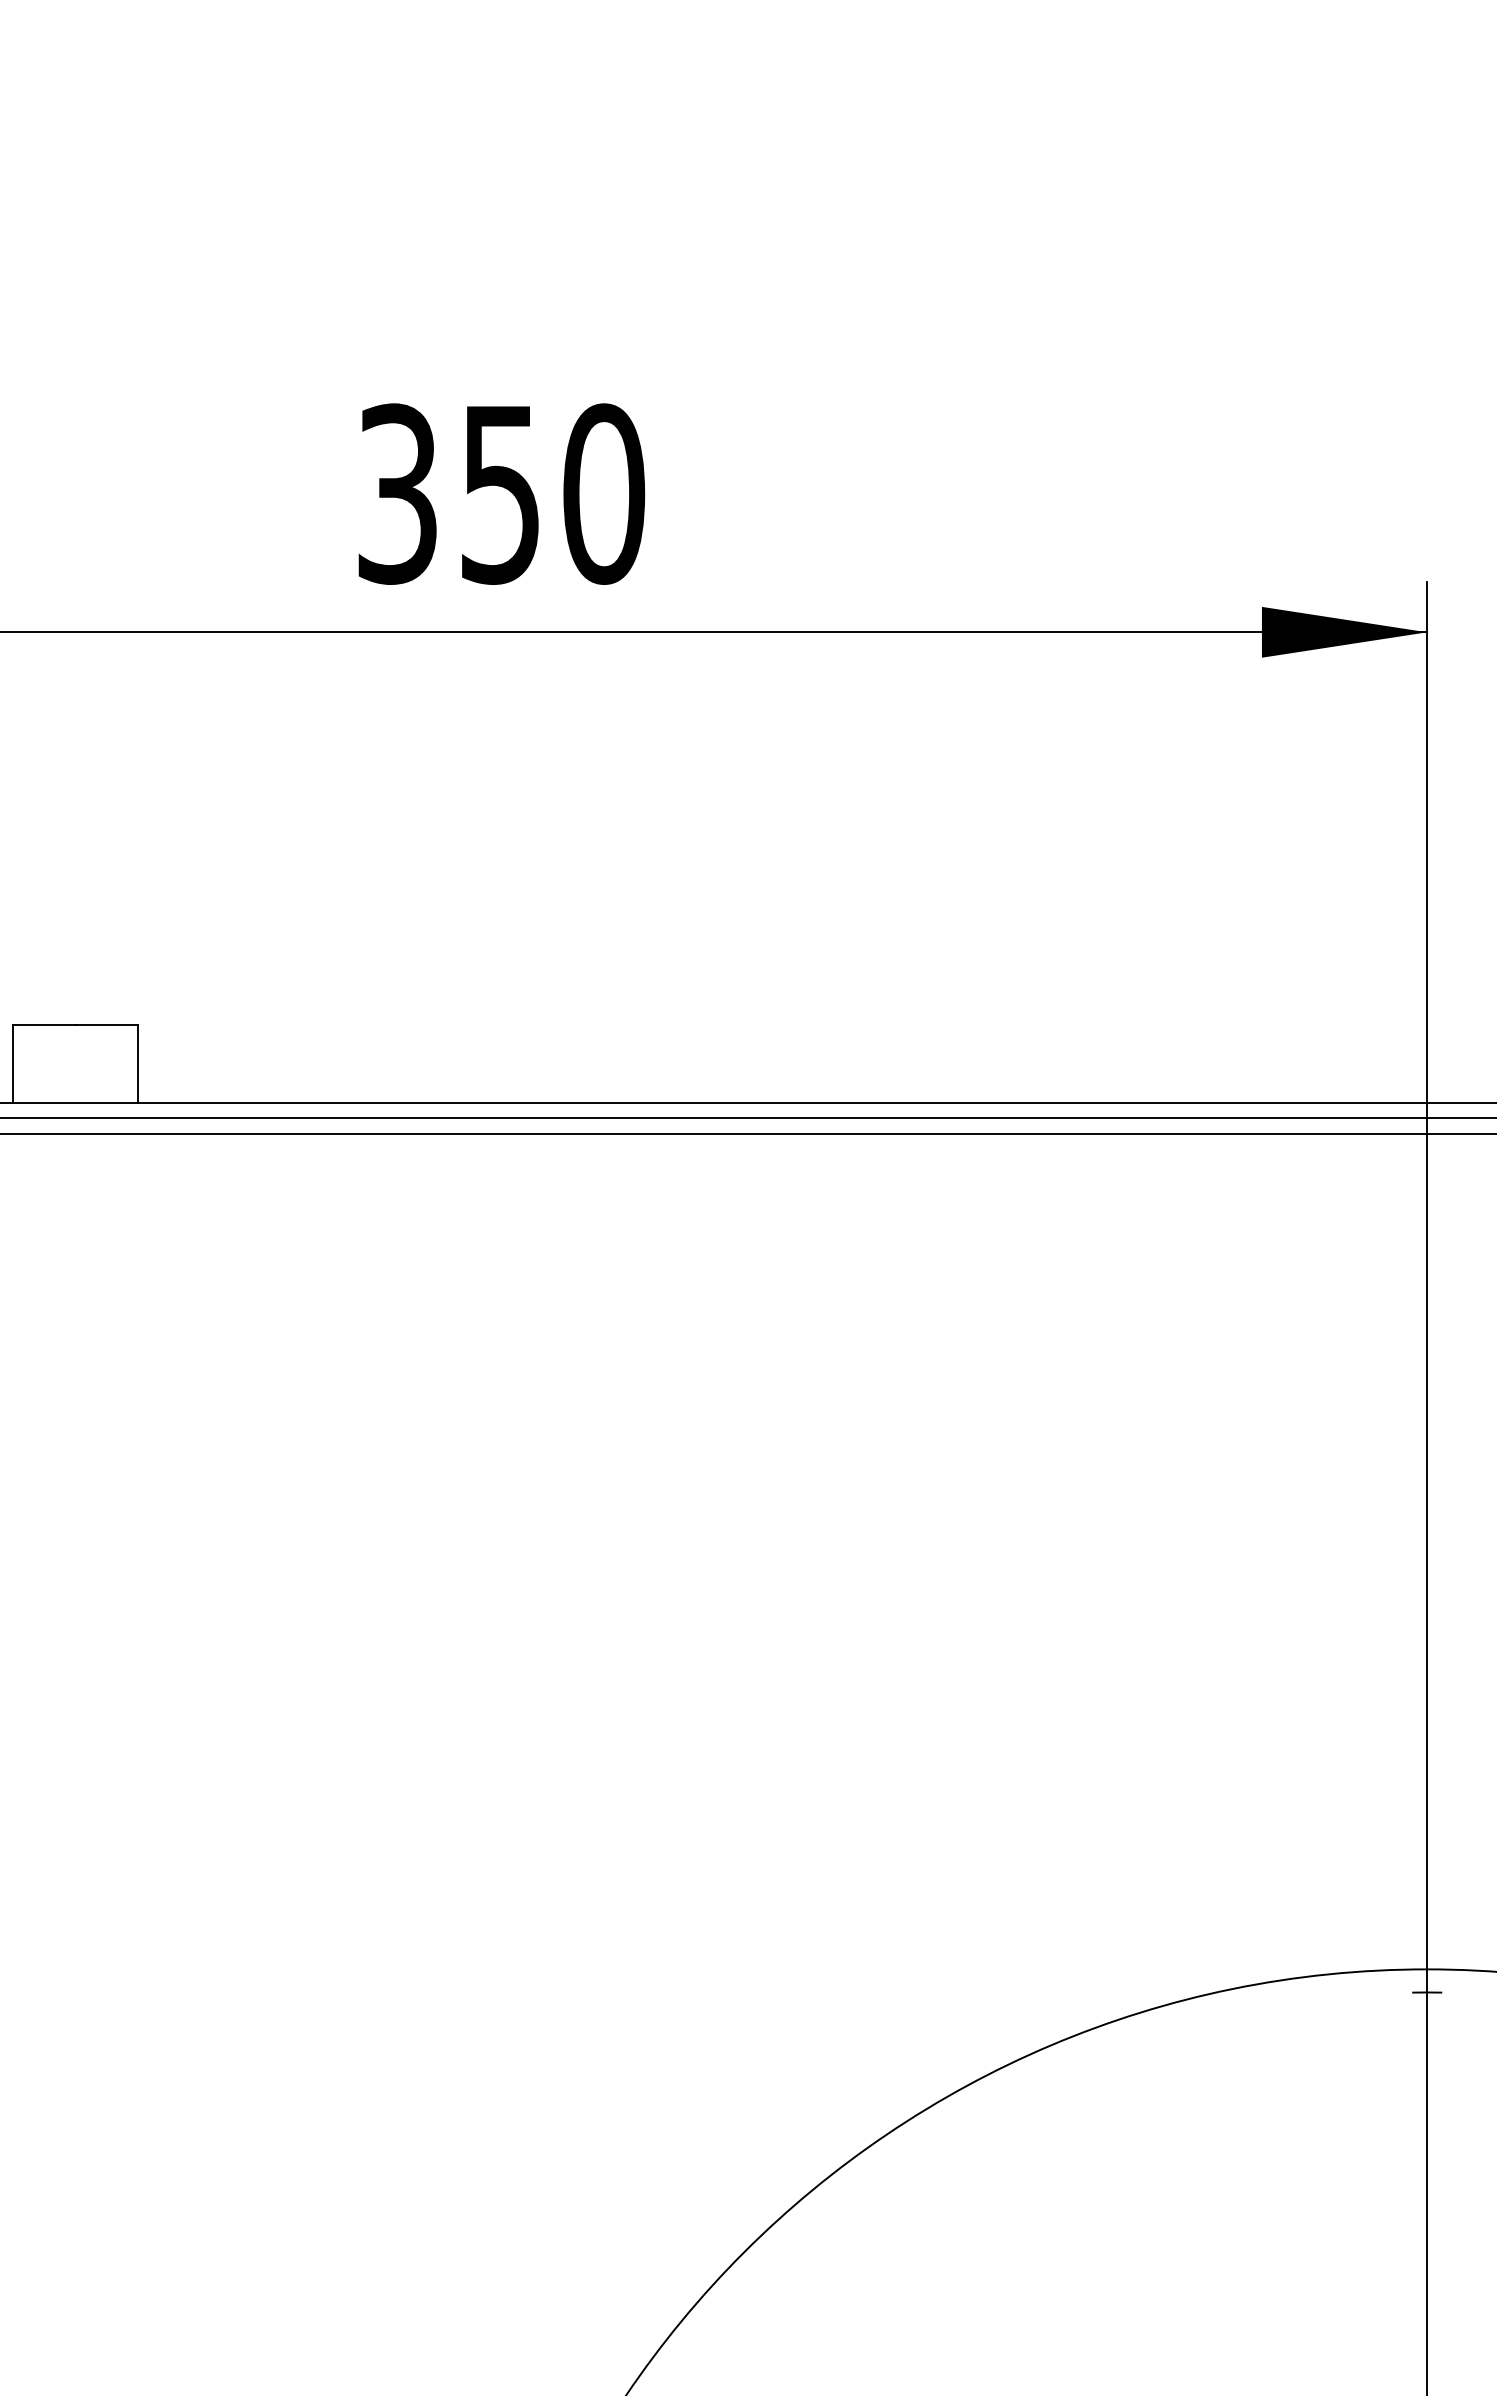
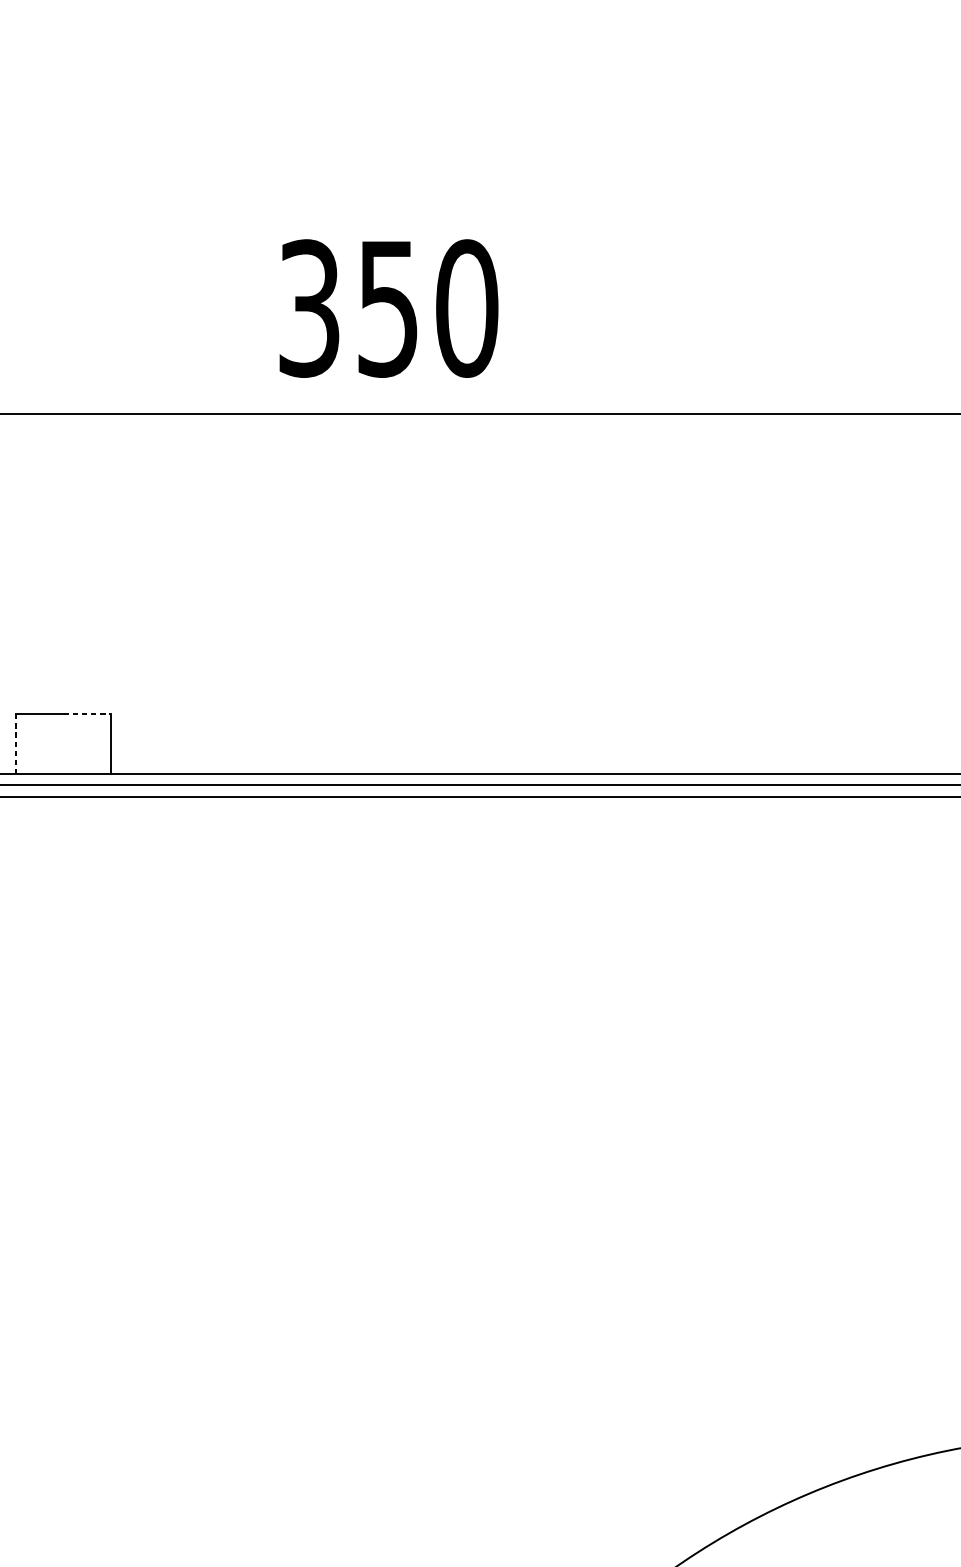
line: (107, 1024) -> (87, 713), solid -> dashed
line: (13, 1064) -> (15, 744), solid -> dashed

